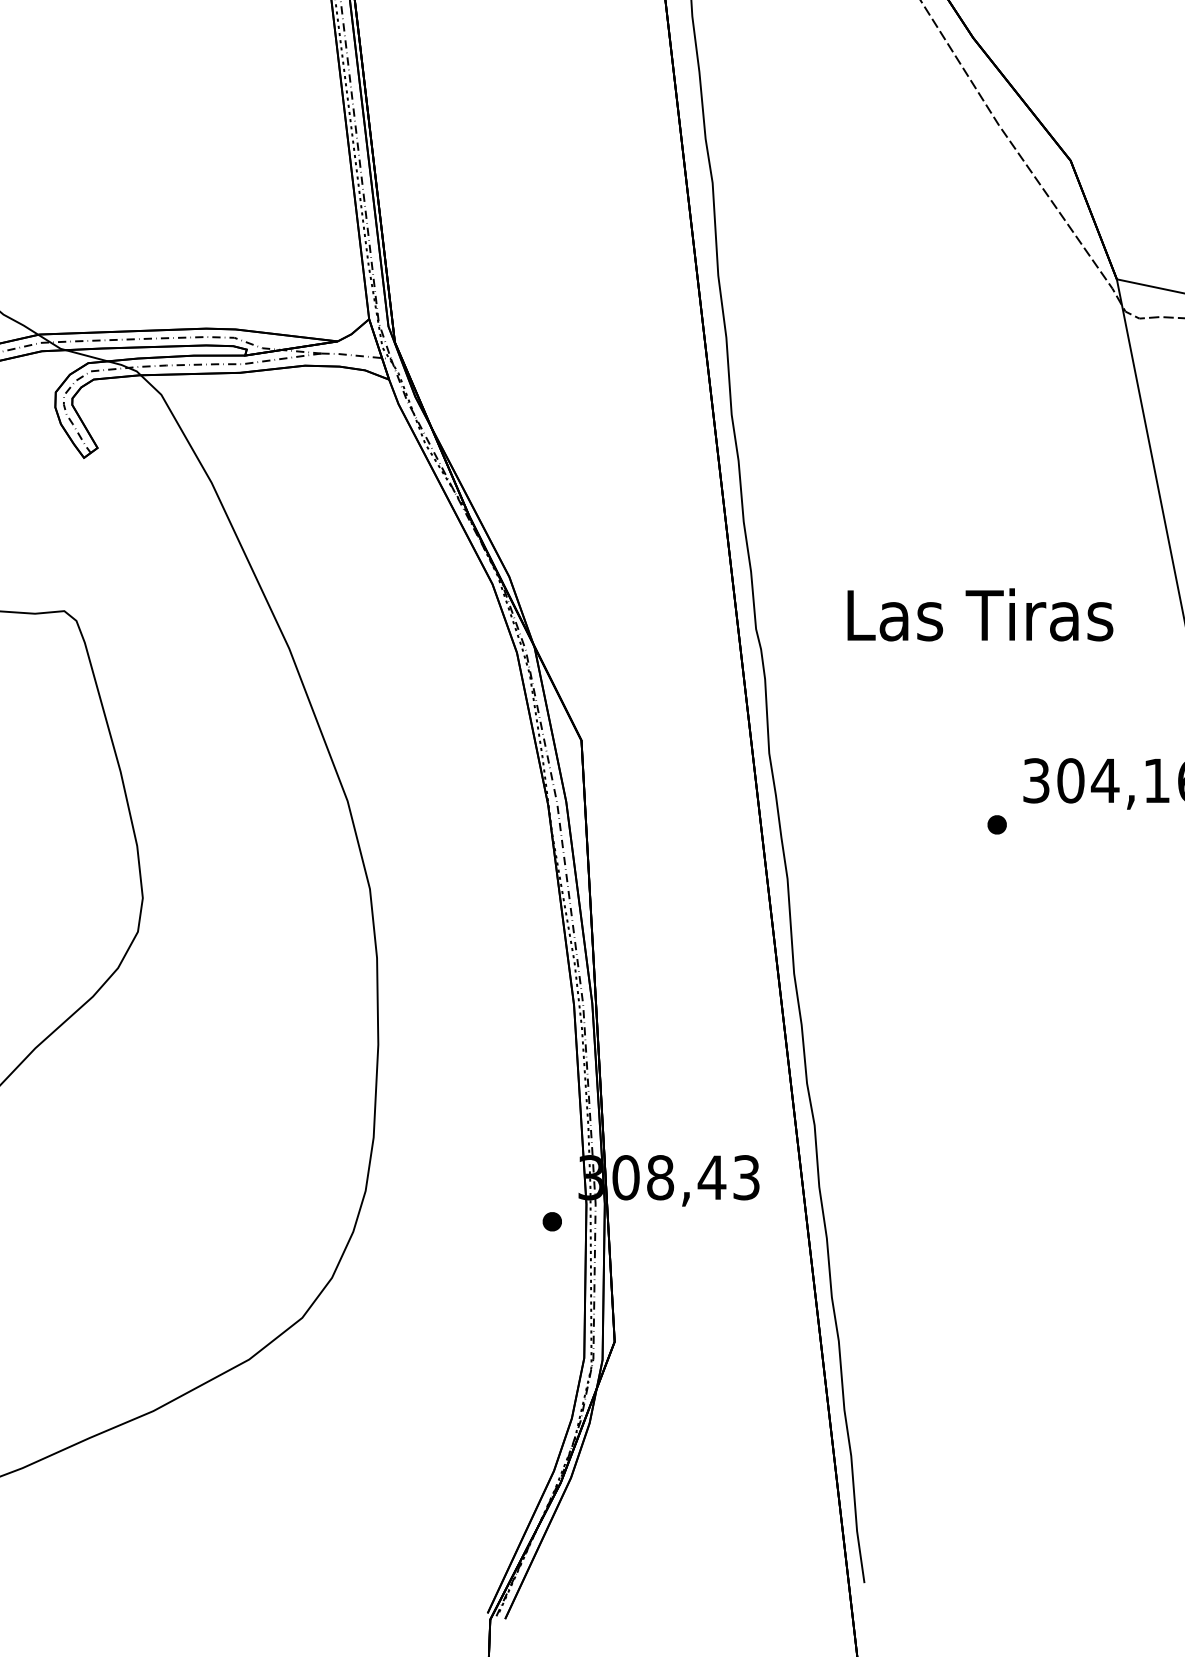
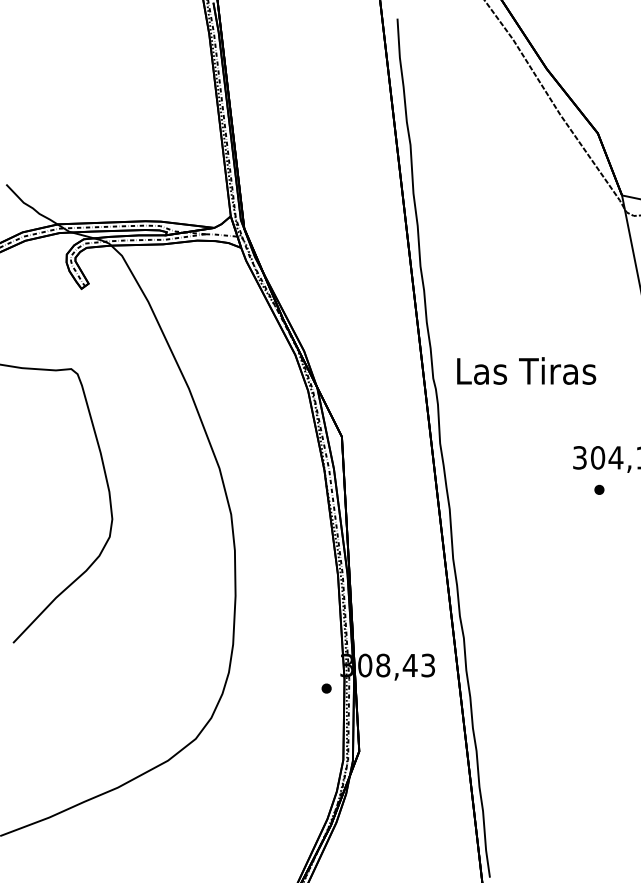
text: (980, 613) -> (526, 370), moved
part: (997, 824) -> (599, 489), moved

